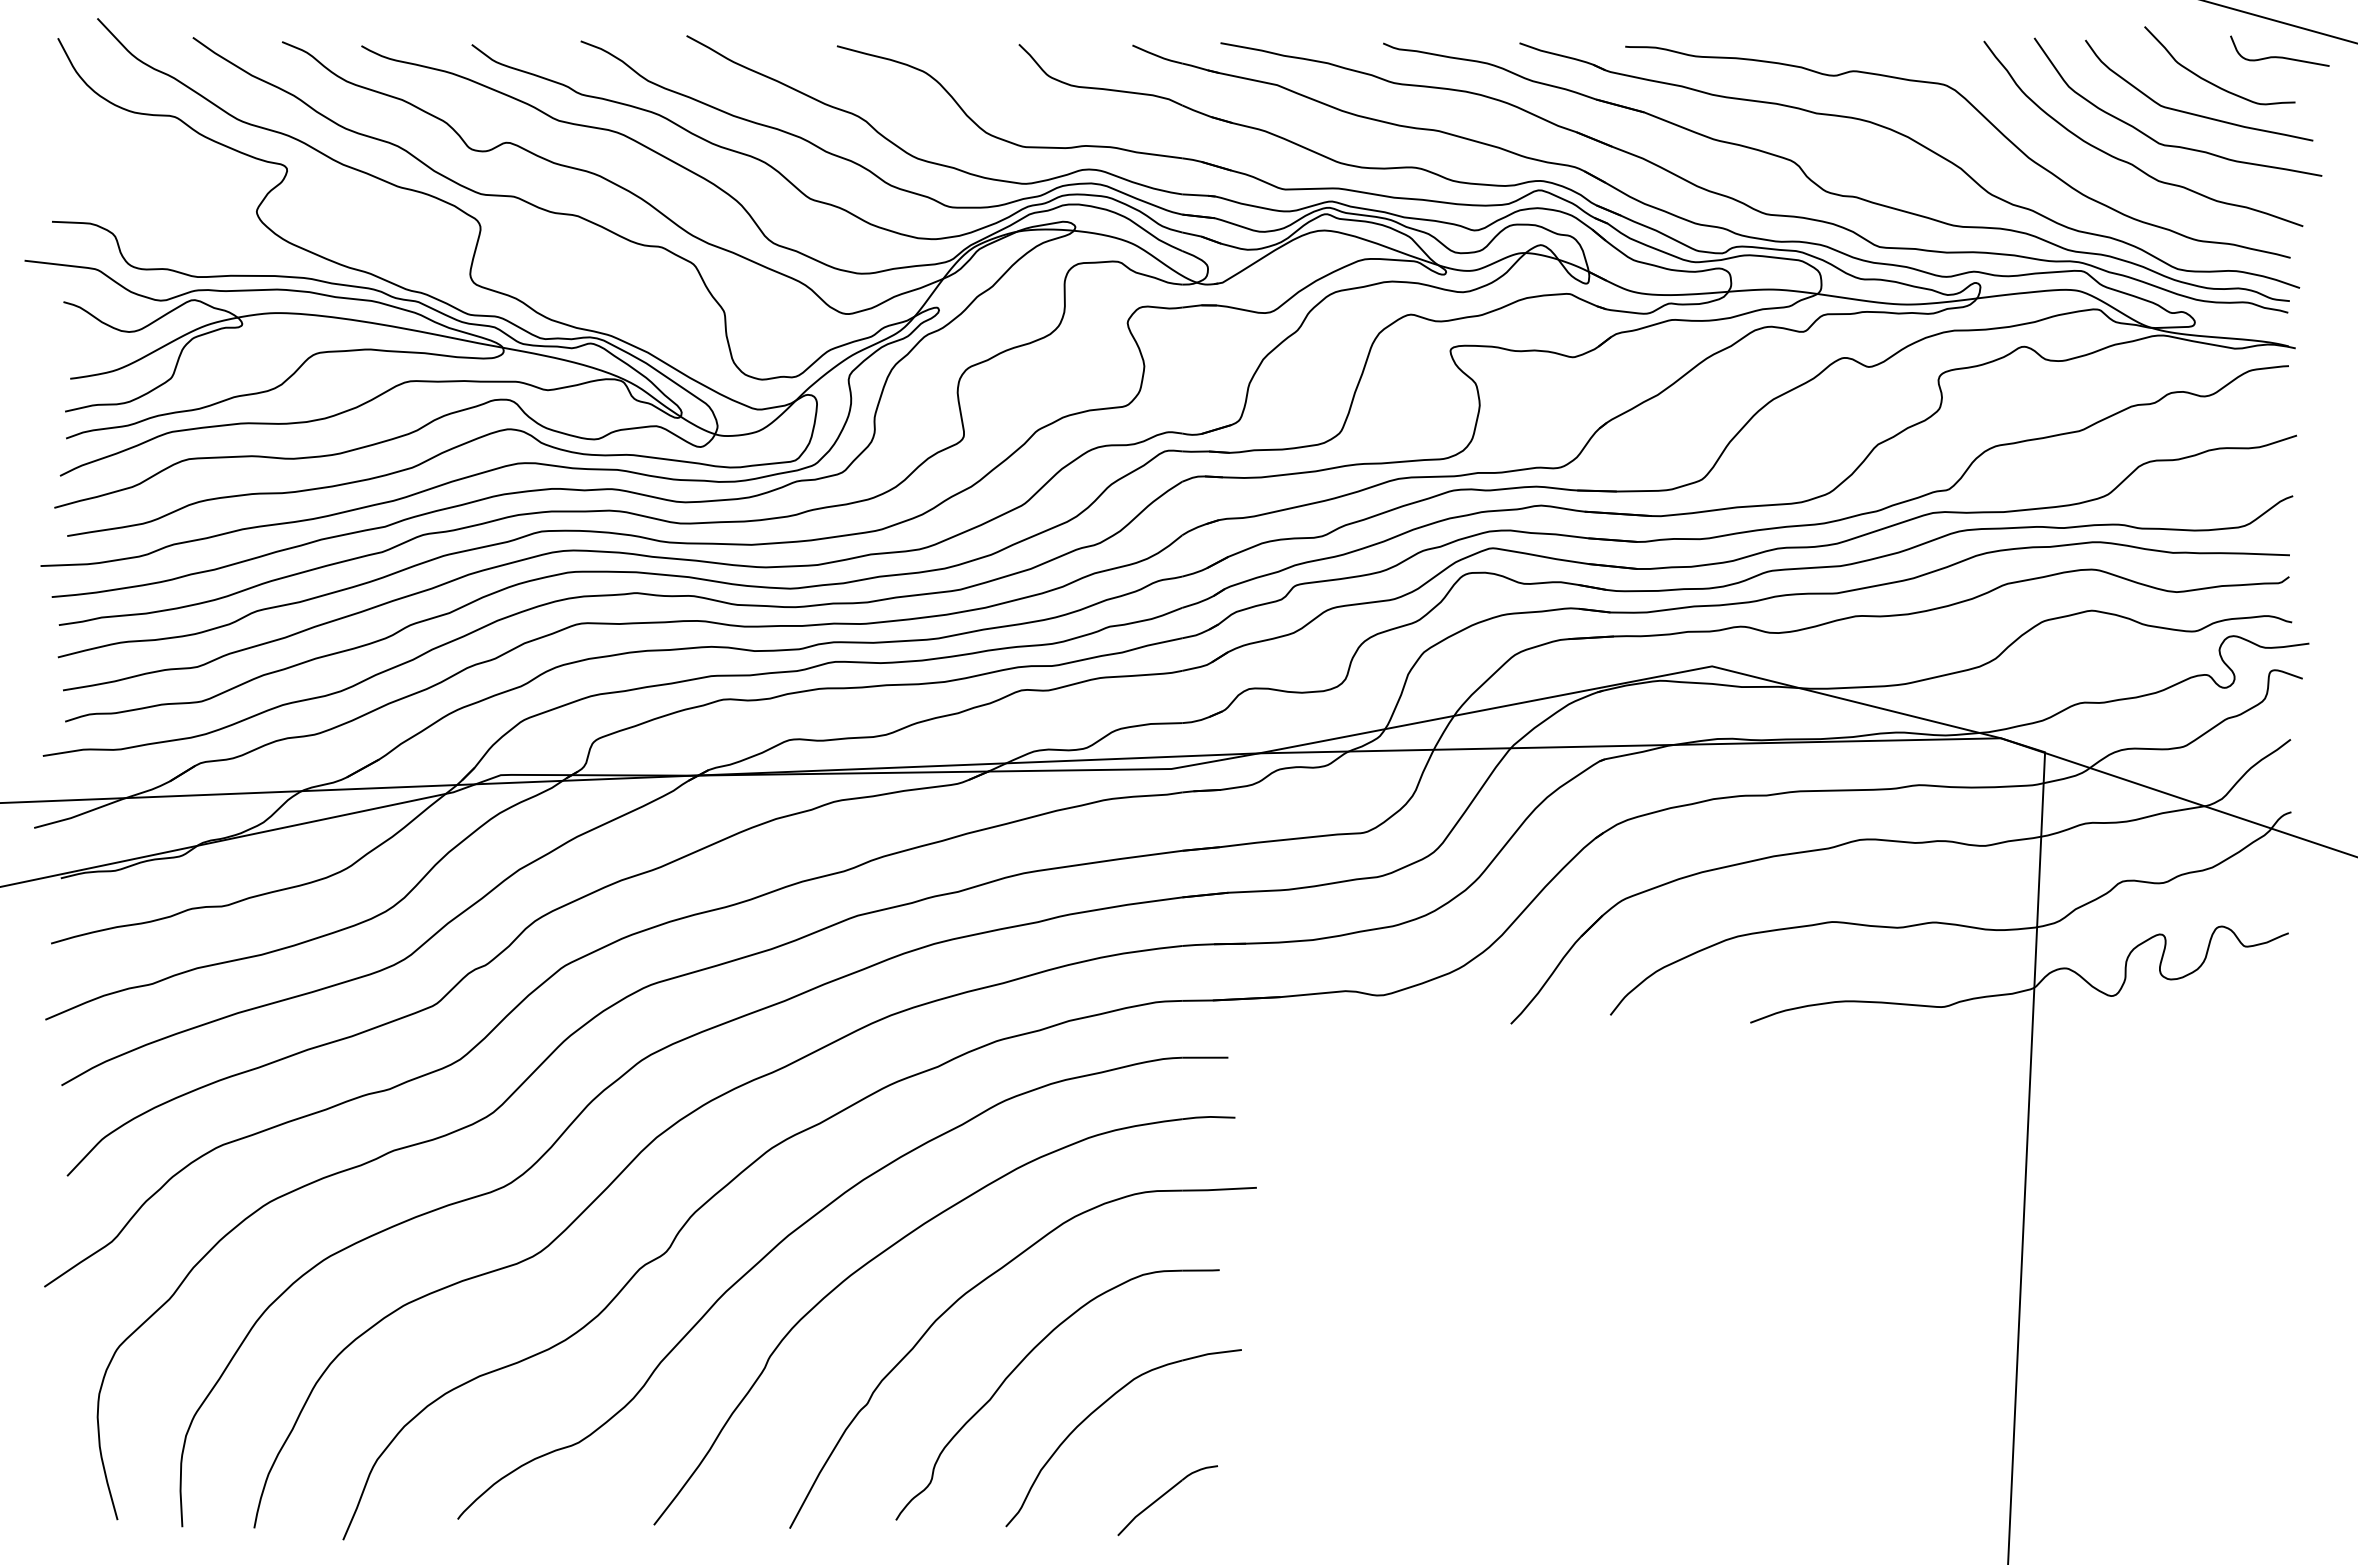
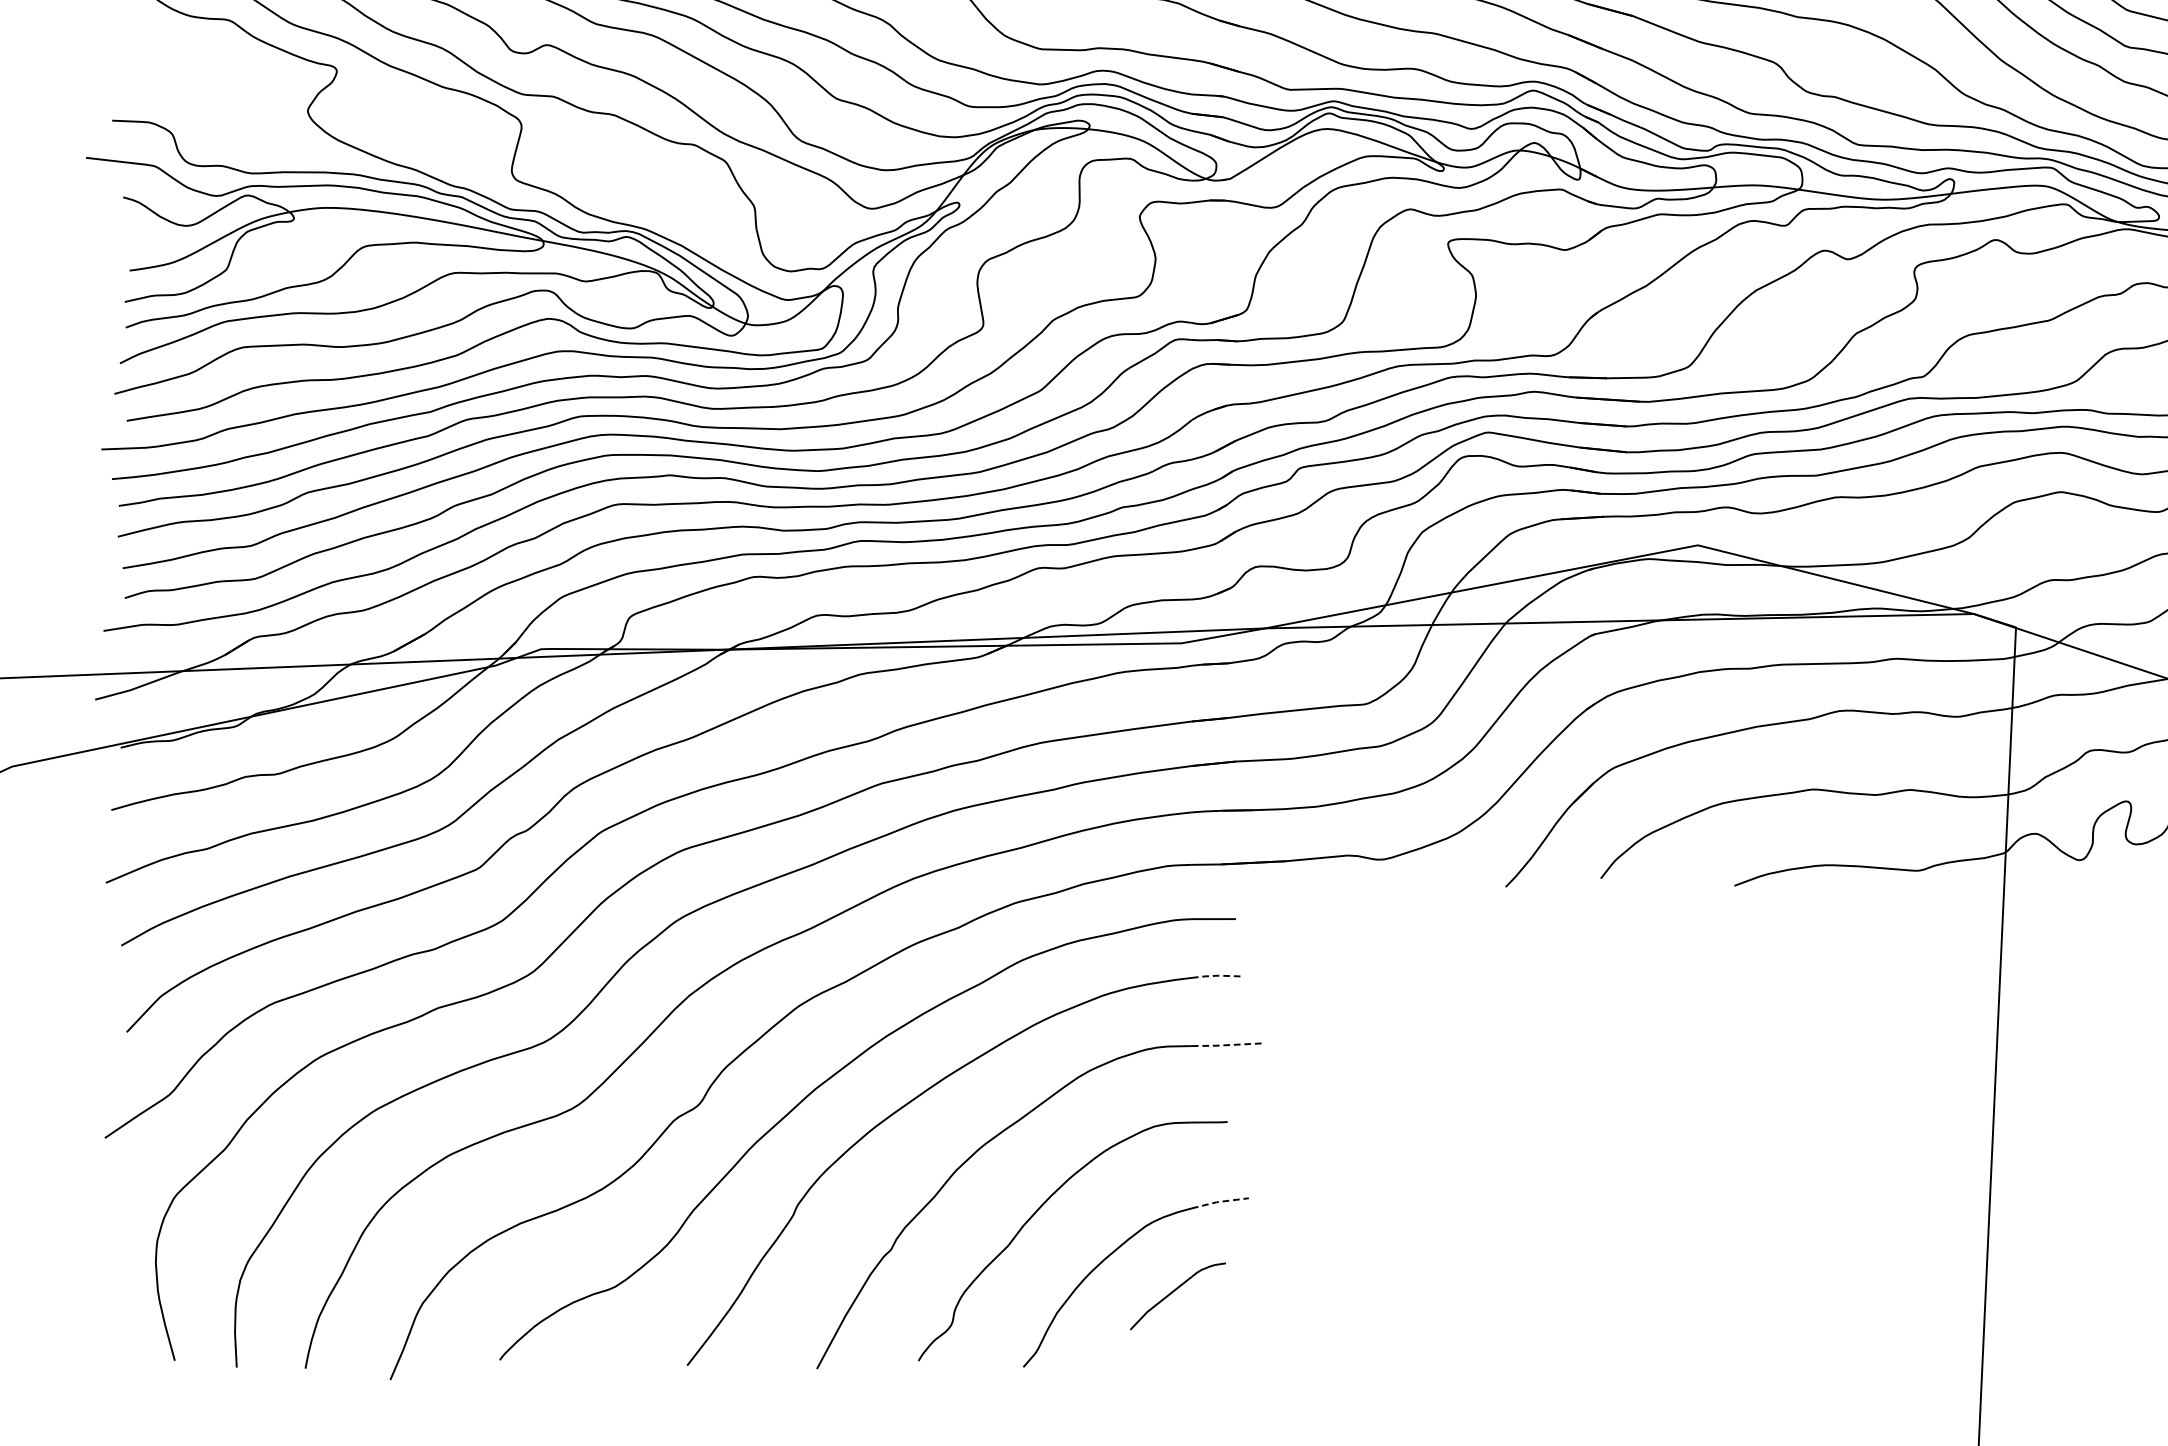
line: (1209, 1116) -> (1217, 975), solid -> dashed
line: (1219, 1189) -> (1227, 1045), solid -> dashed
line: (1211, 1353) -> (1219, 1201), solid -> dashed
part: (1167, 1500) -> (1177, 1296), moved

